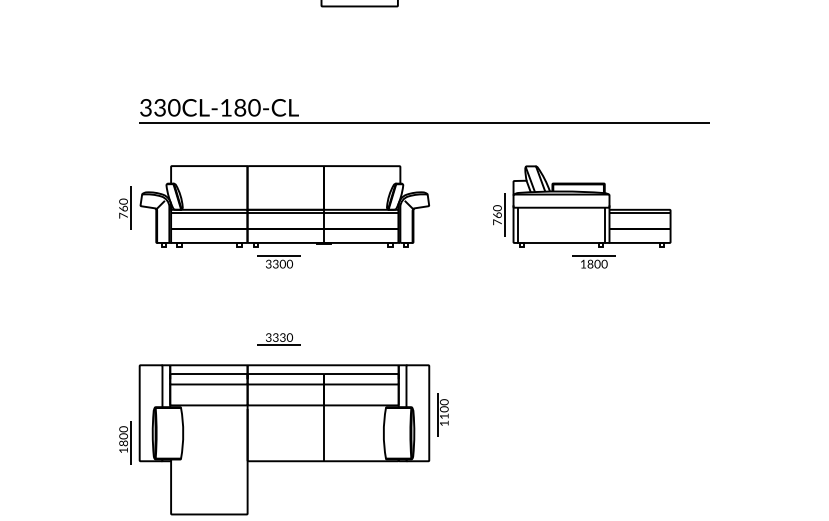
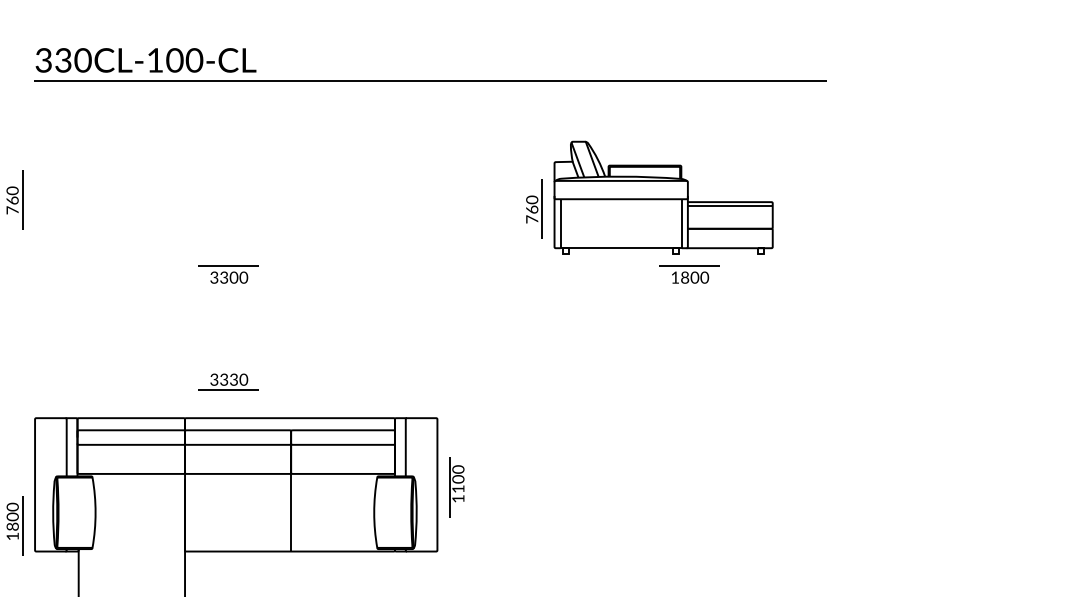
text: (240, 108) -> (175, 61), 330CL-180-CL -> 330CL-100-CL
part: (284, 206) -> (236, 197), removed
part: (593, 261) -> (689, 273), moved

